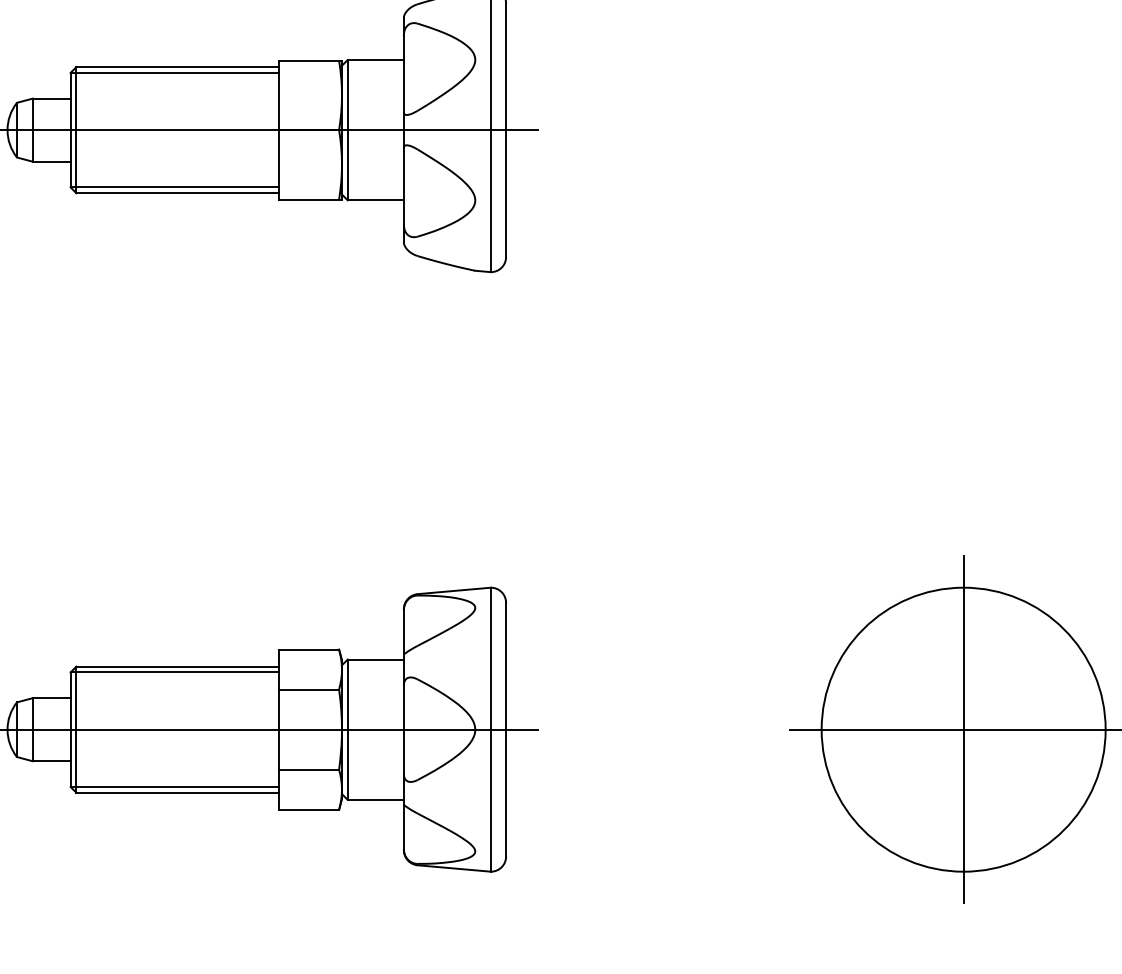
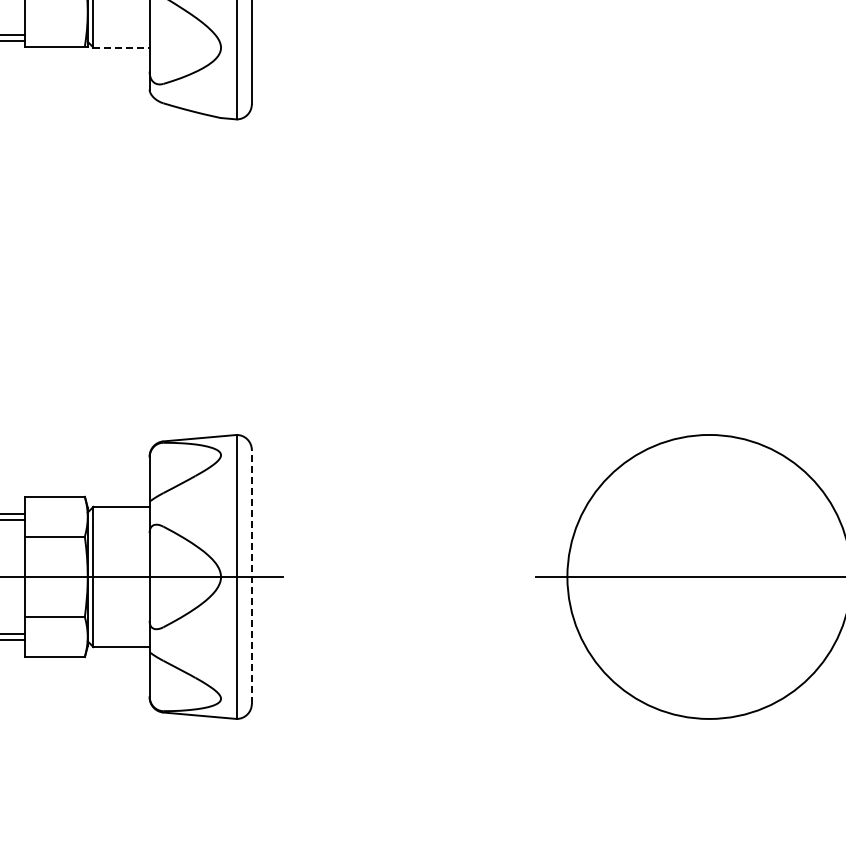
line: (376, 200) -> (122, 47), solid -> dashed
line: (506, 729) -> (252, 576), solid -> dashed
line: (963, 729) -> (709, 576), removed

